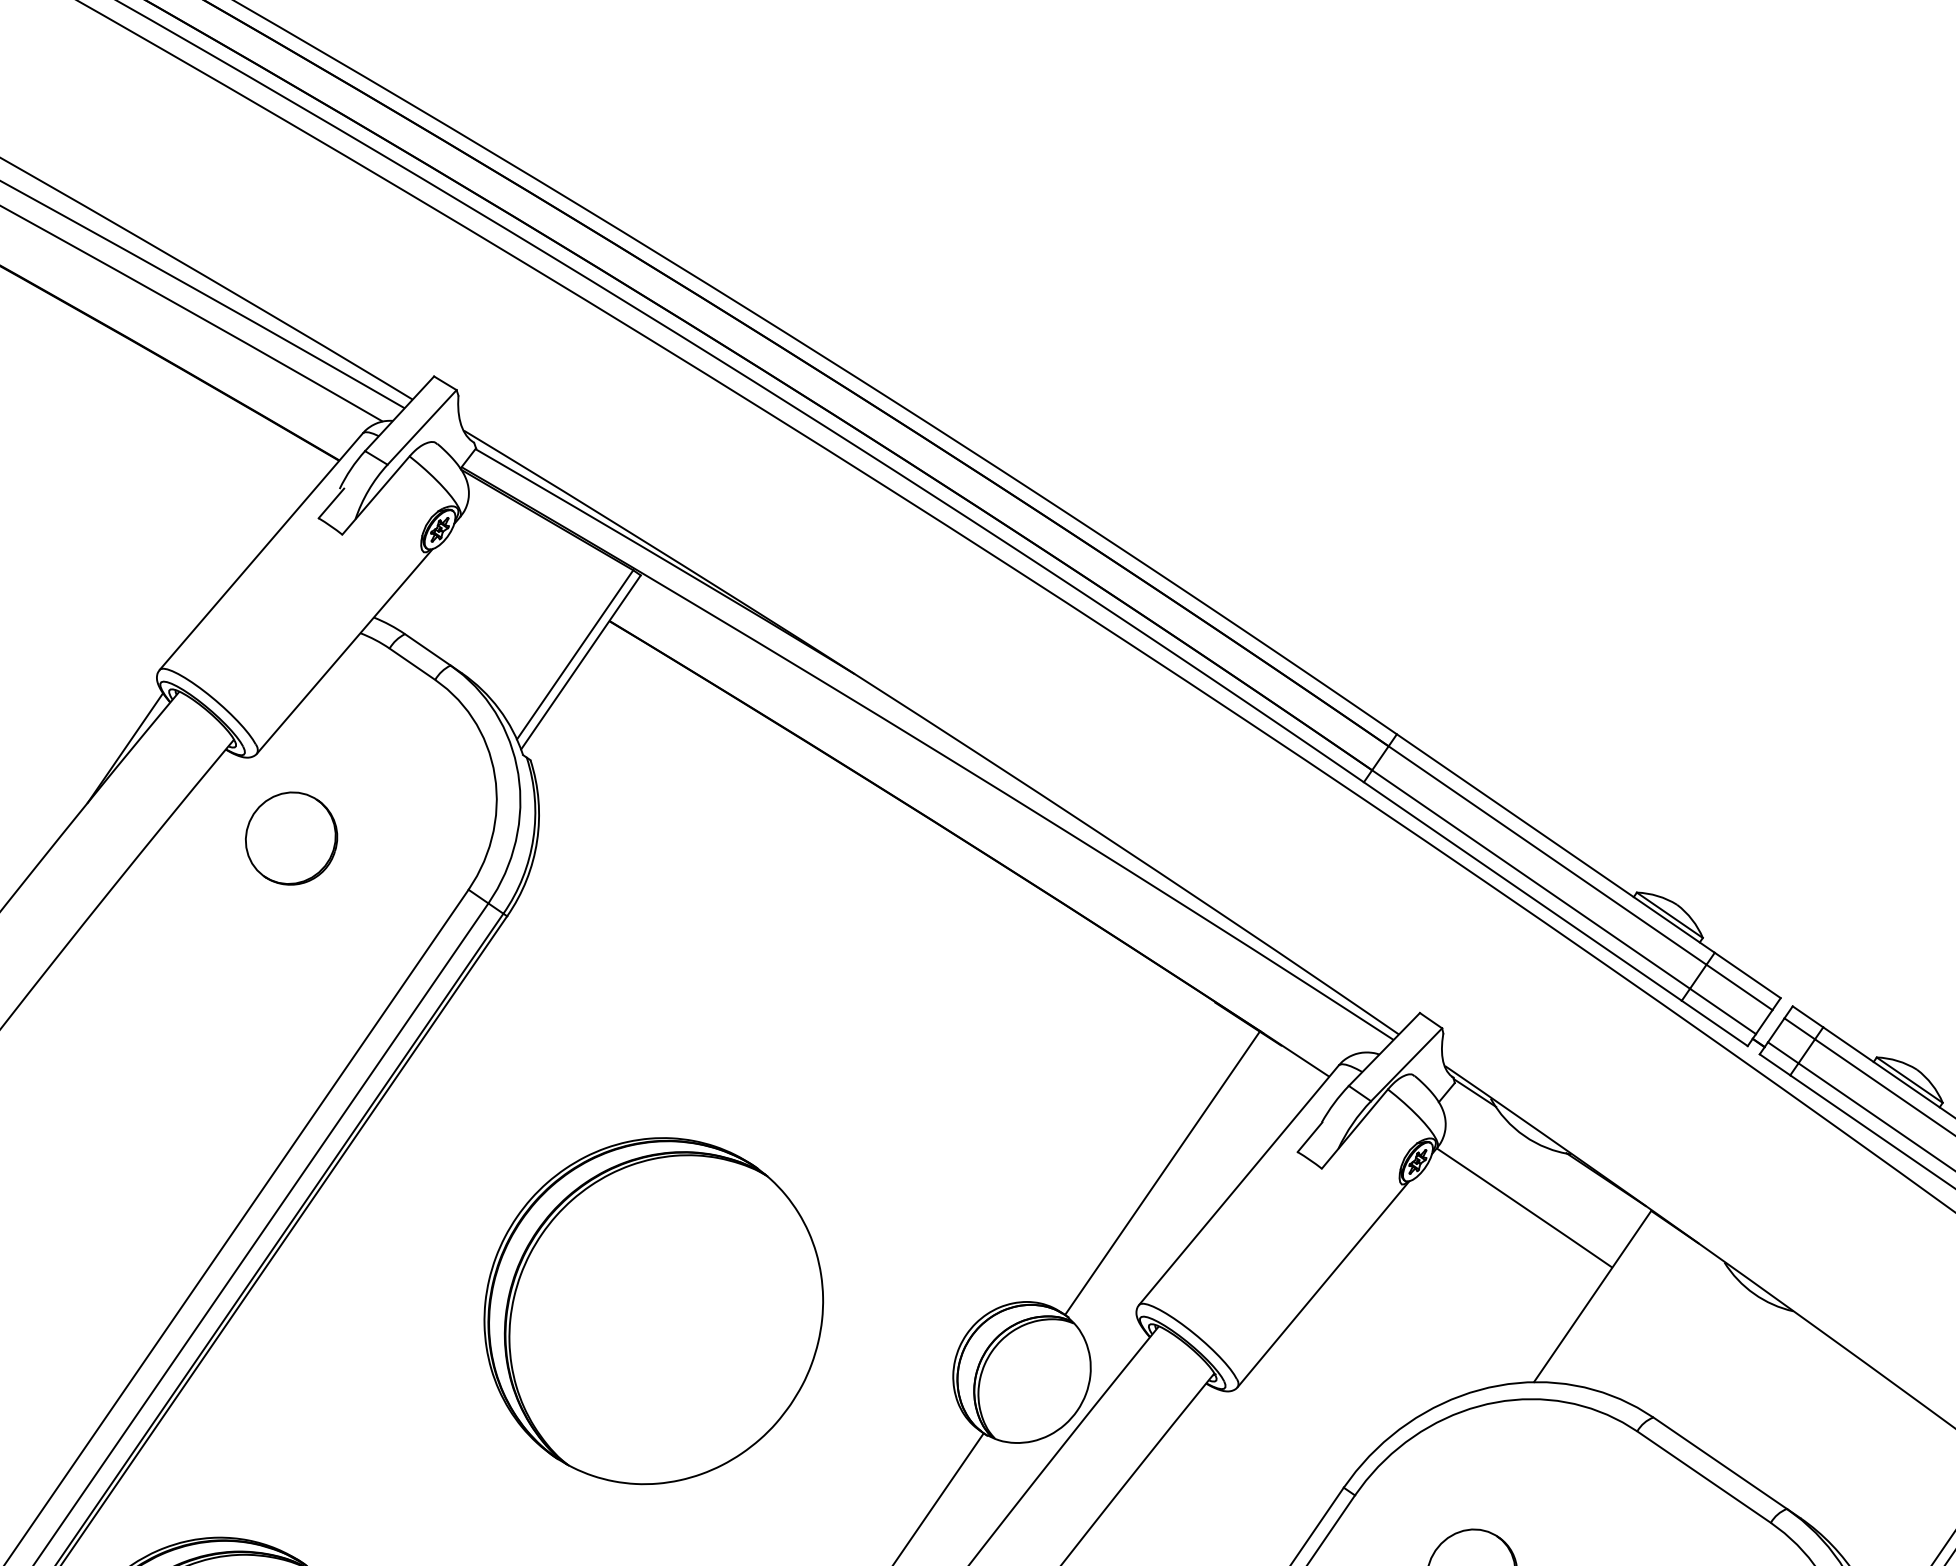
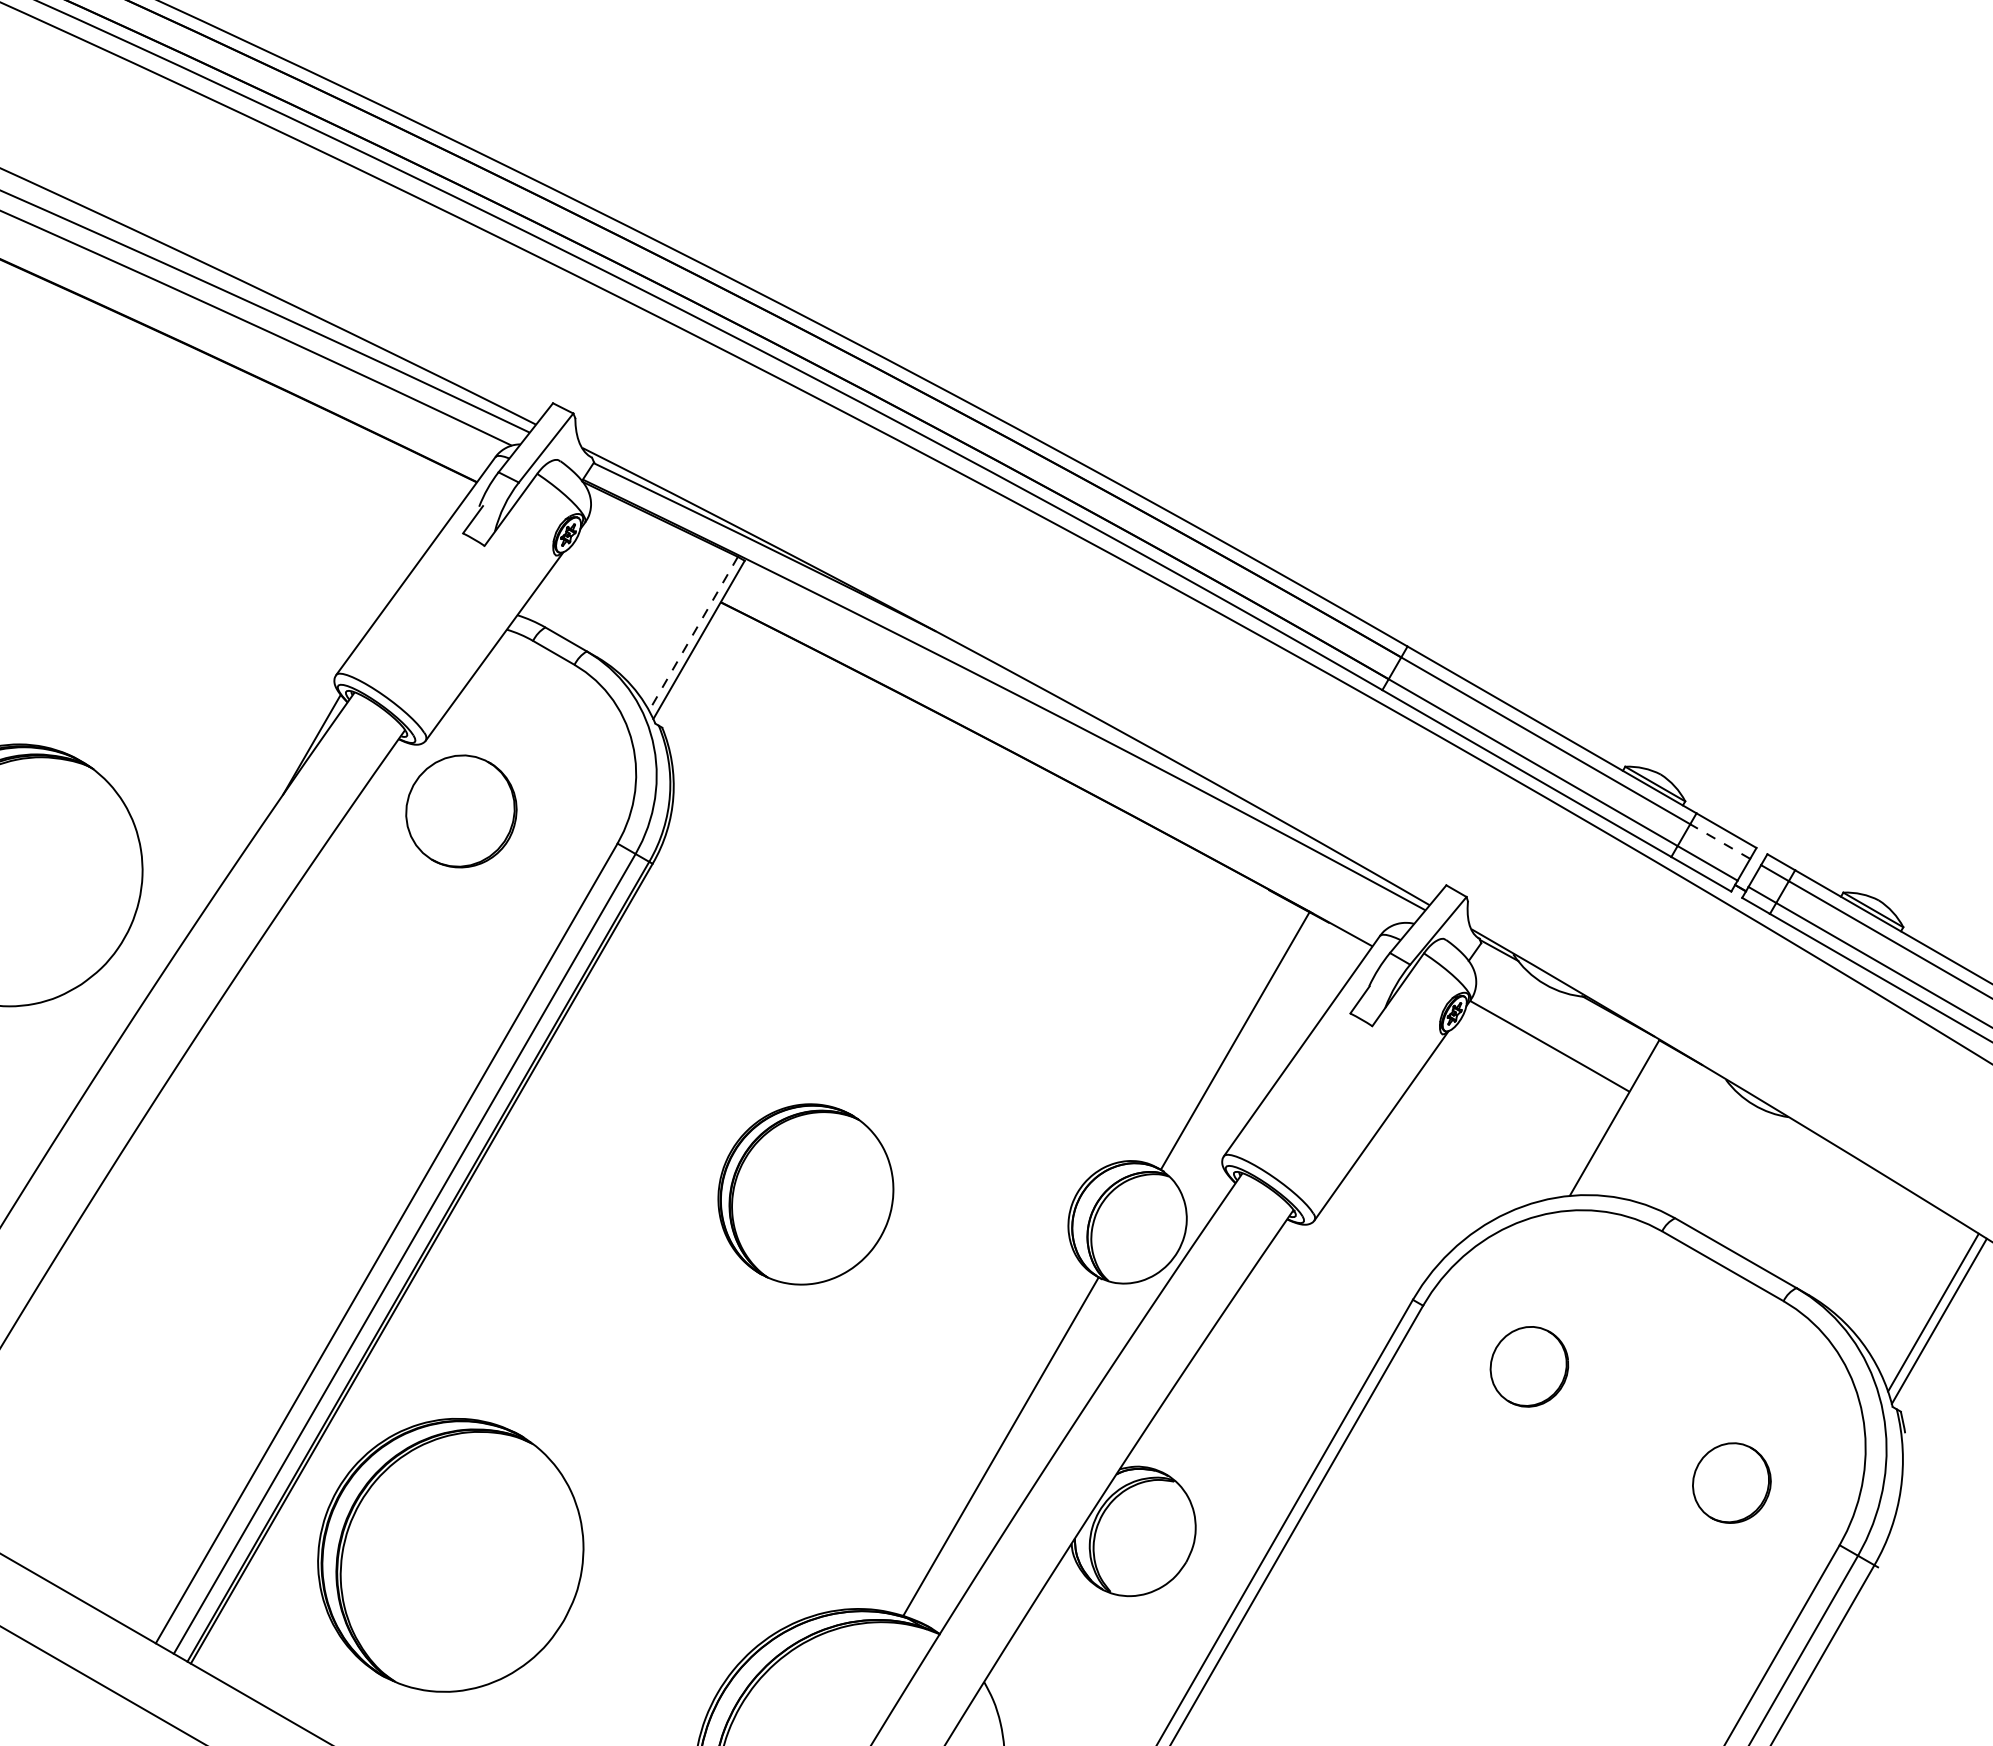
line: (575, 654) -> (693, 633), solid -> dashed
part: (291, 838) -> (461, 811), size x1.4
line: (1739, 987) -> (1720, 841), solid -> dashed
part: (653, 1311) -> (805, 1194), size x0.6

